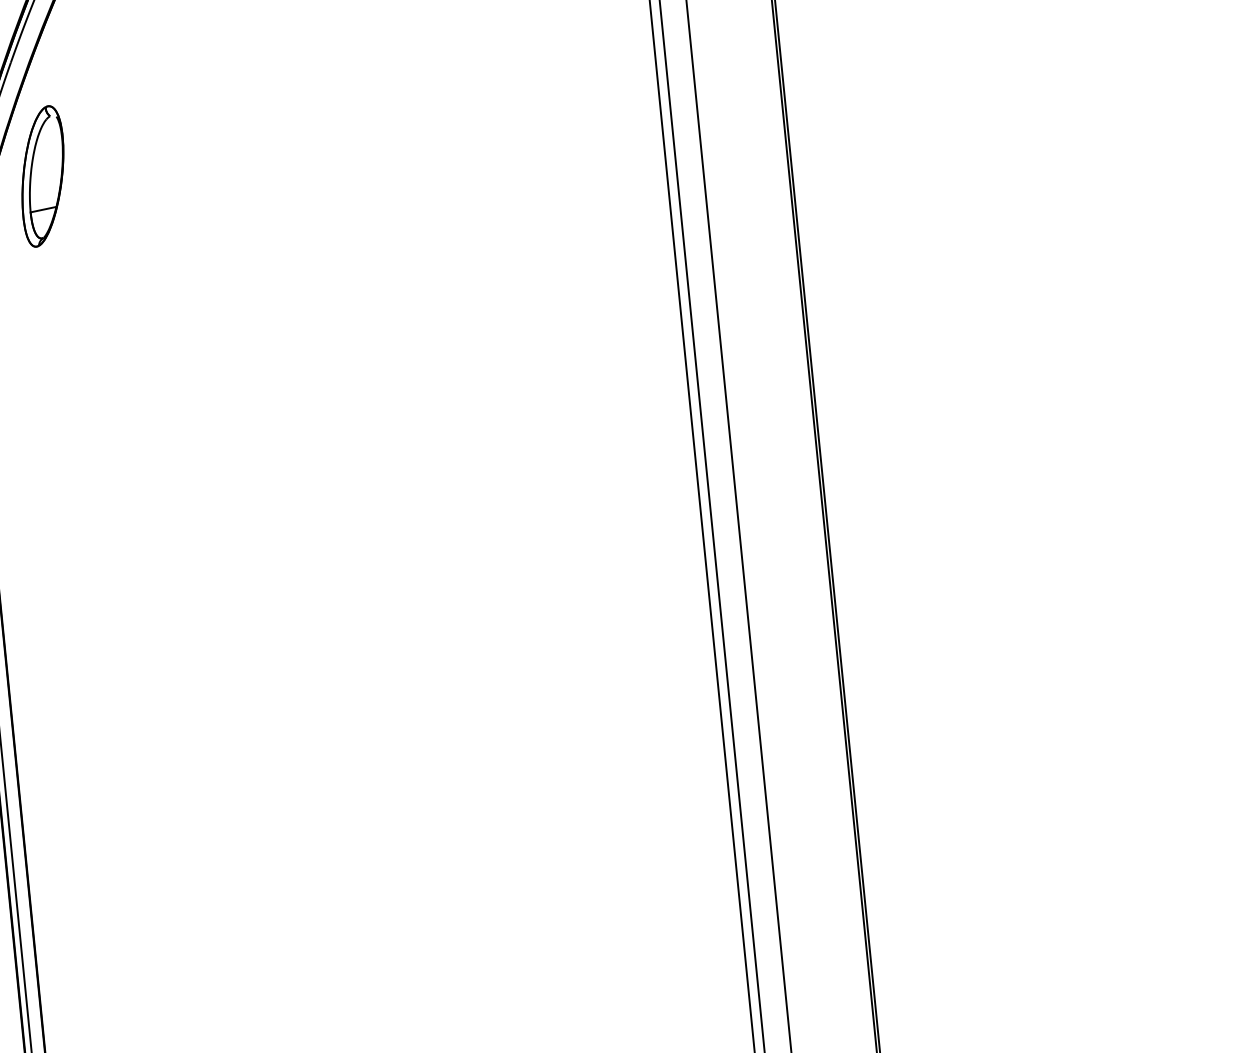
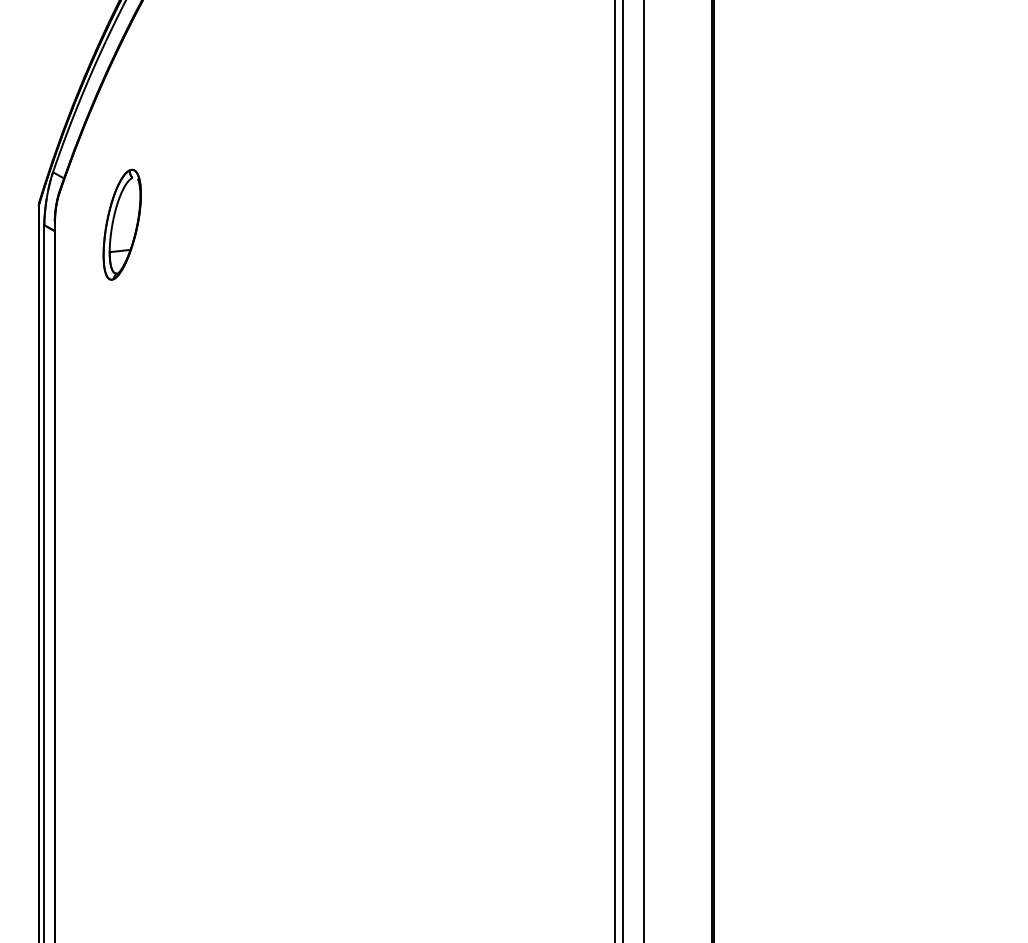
part: (41, 176) -> (121, 224), moved

